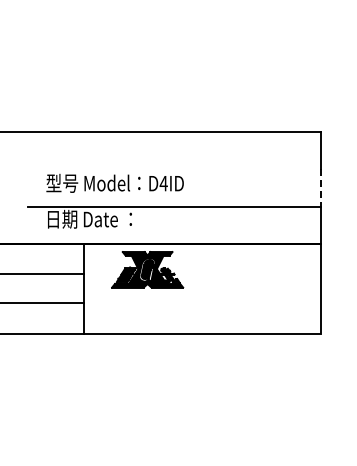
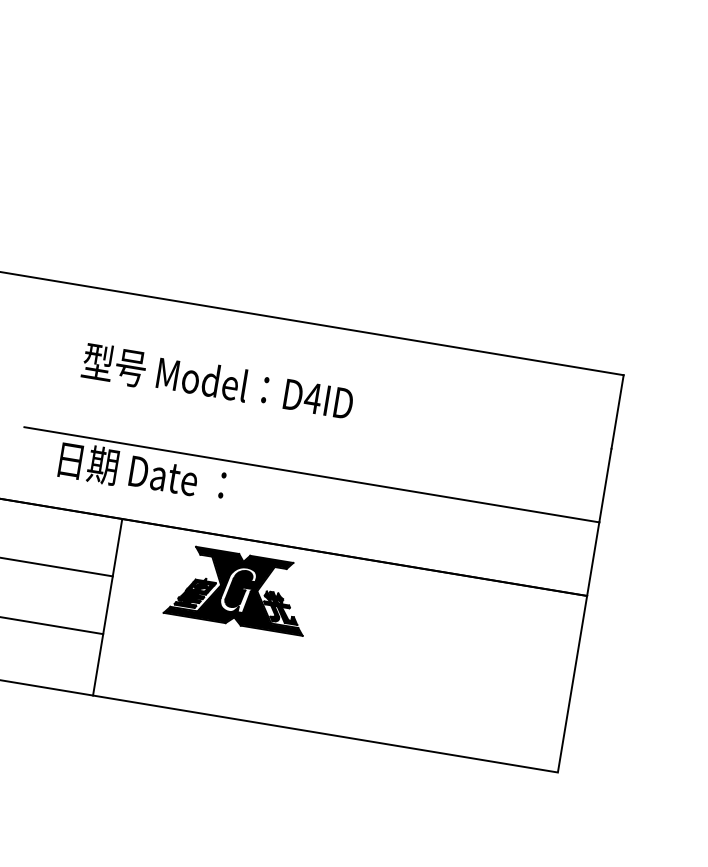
text: (114, 183) -> (216, 382), moved
line: (321, 187) -> (605, 484), dashed -> solid

